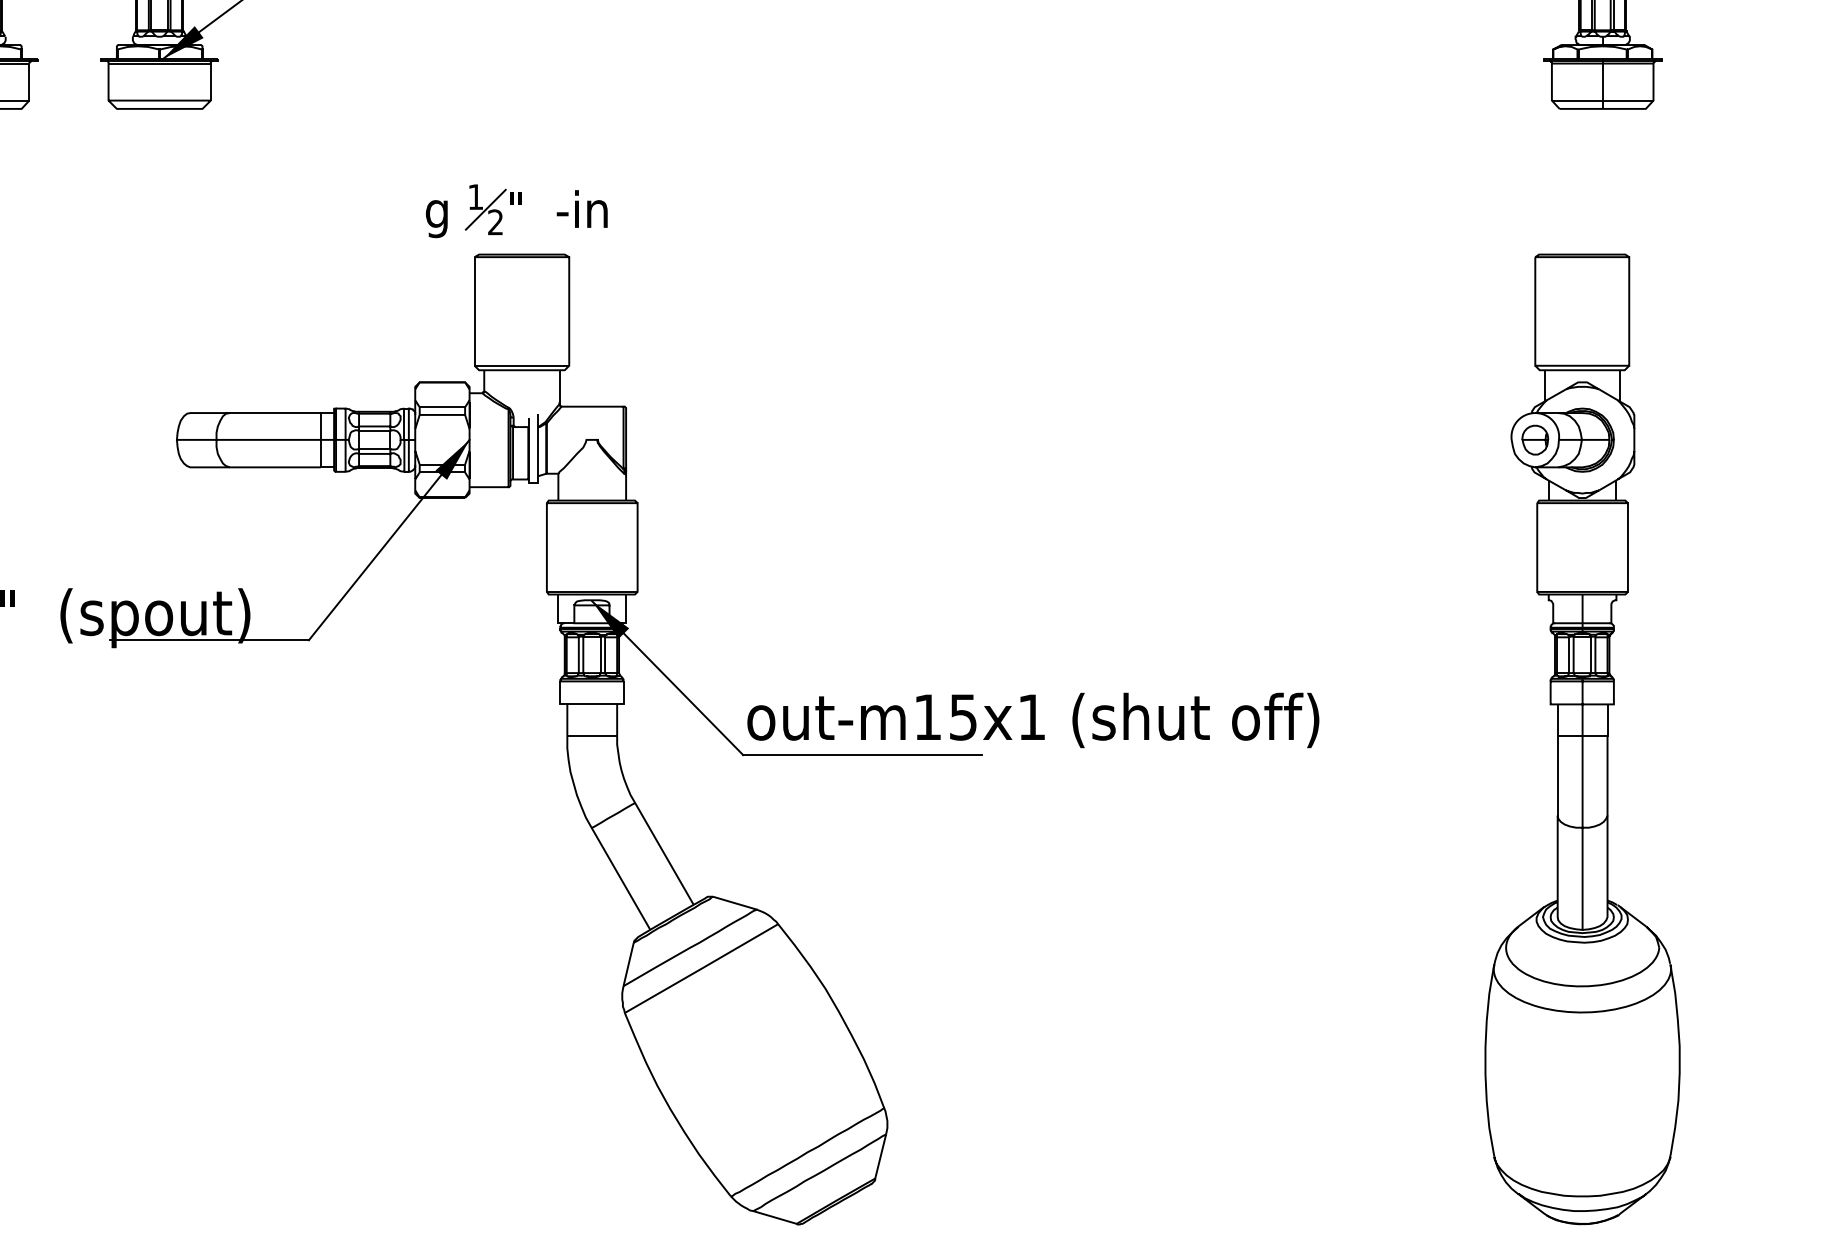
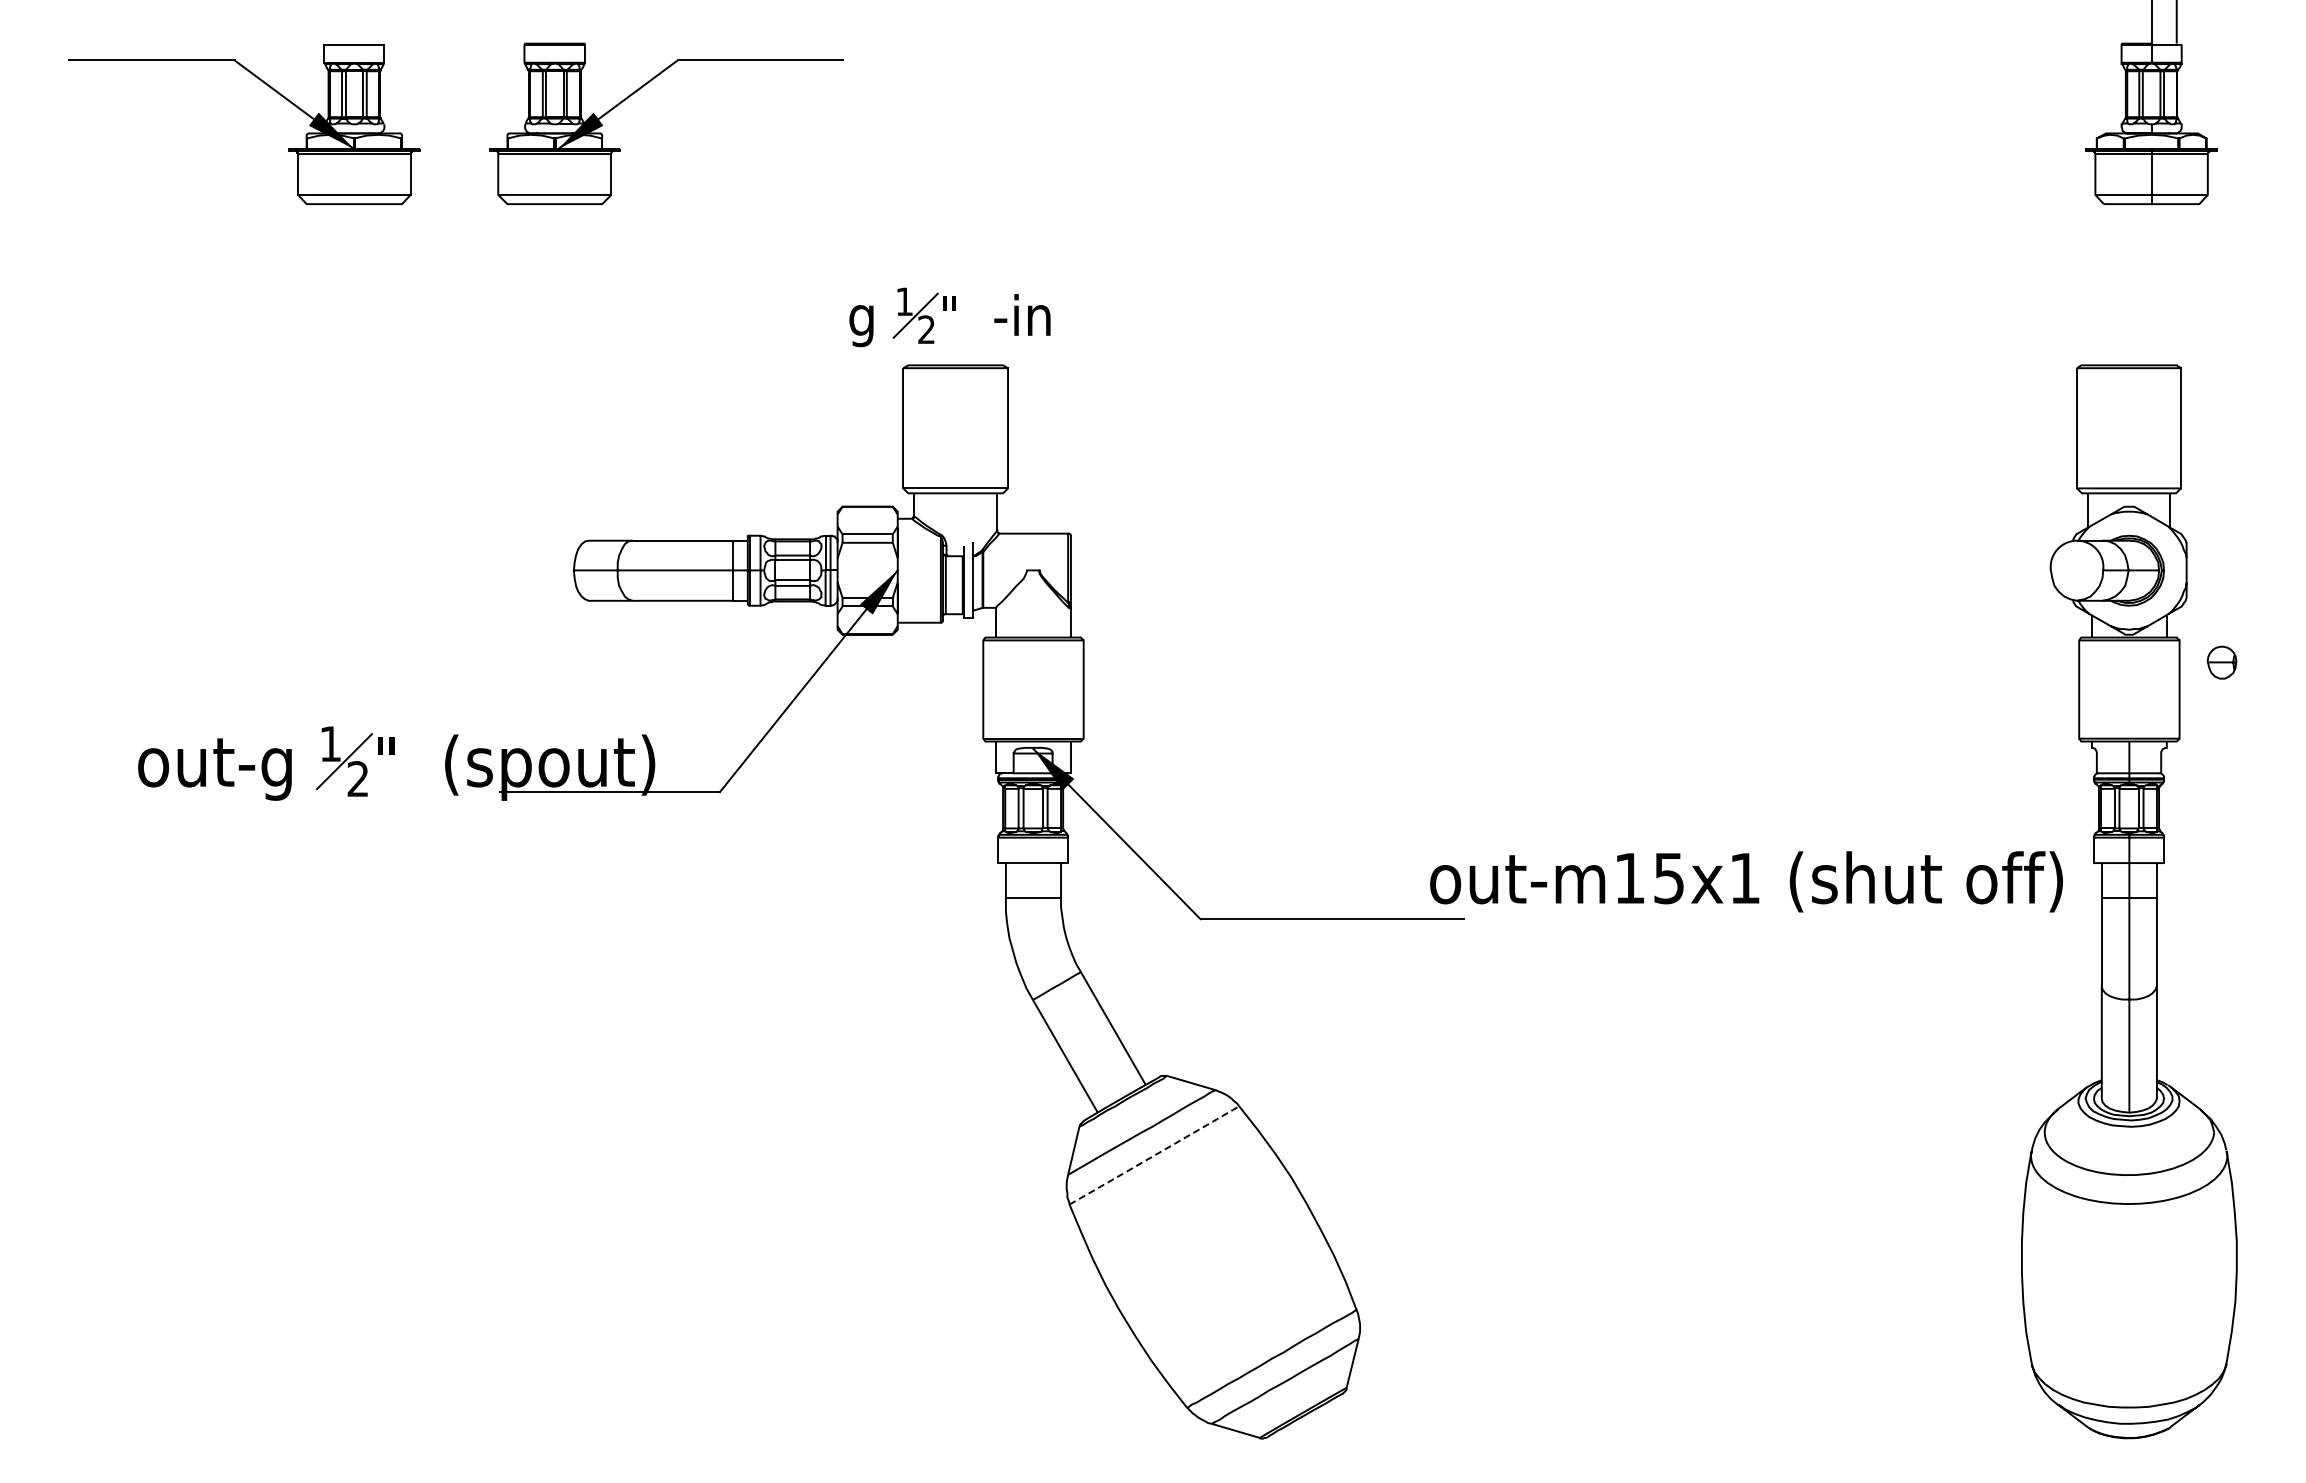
part: (1534, 439) -> (2221, 662), moved
text: (1033, 720) -> (1746, 881), moved
arc: (701, 968) -> (1154, 1155), solid -> dashed

